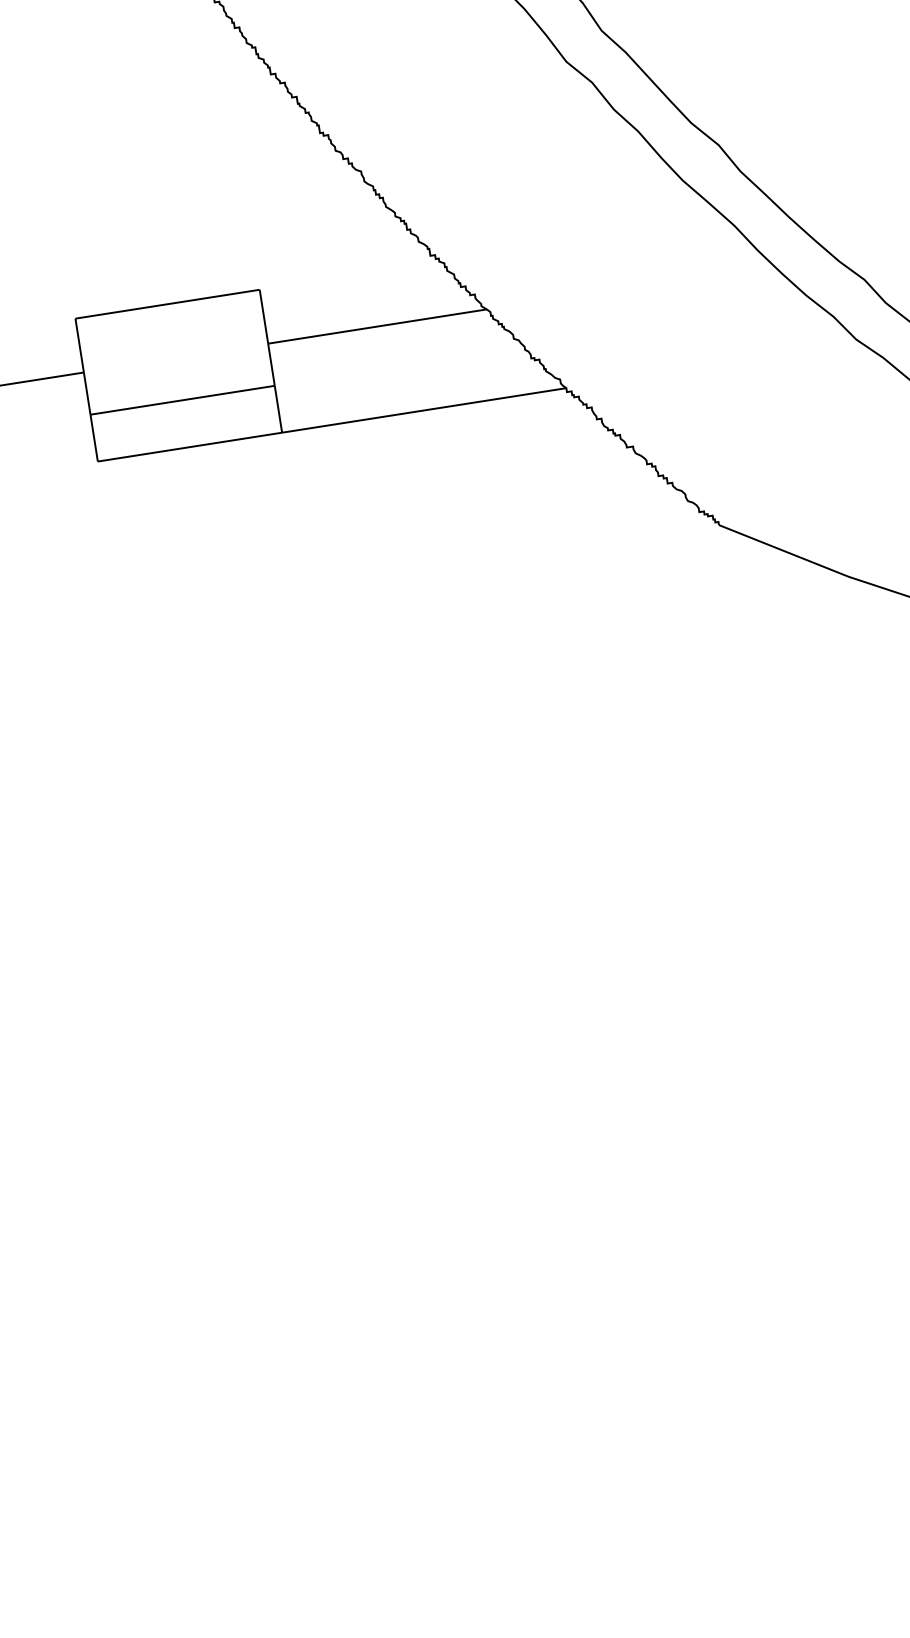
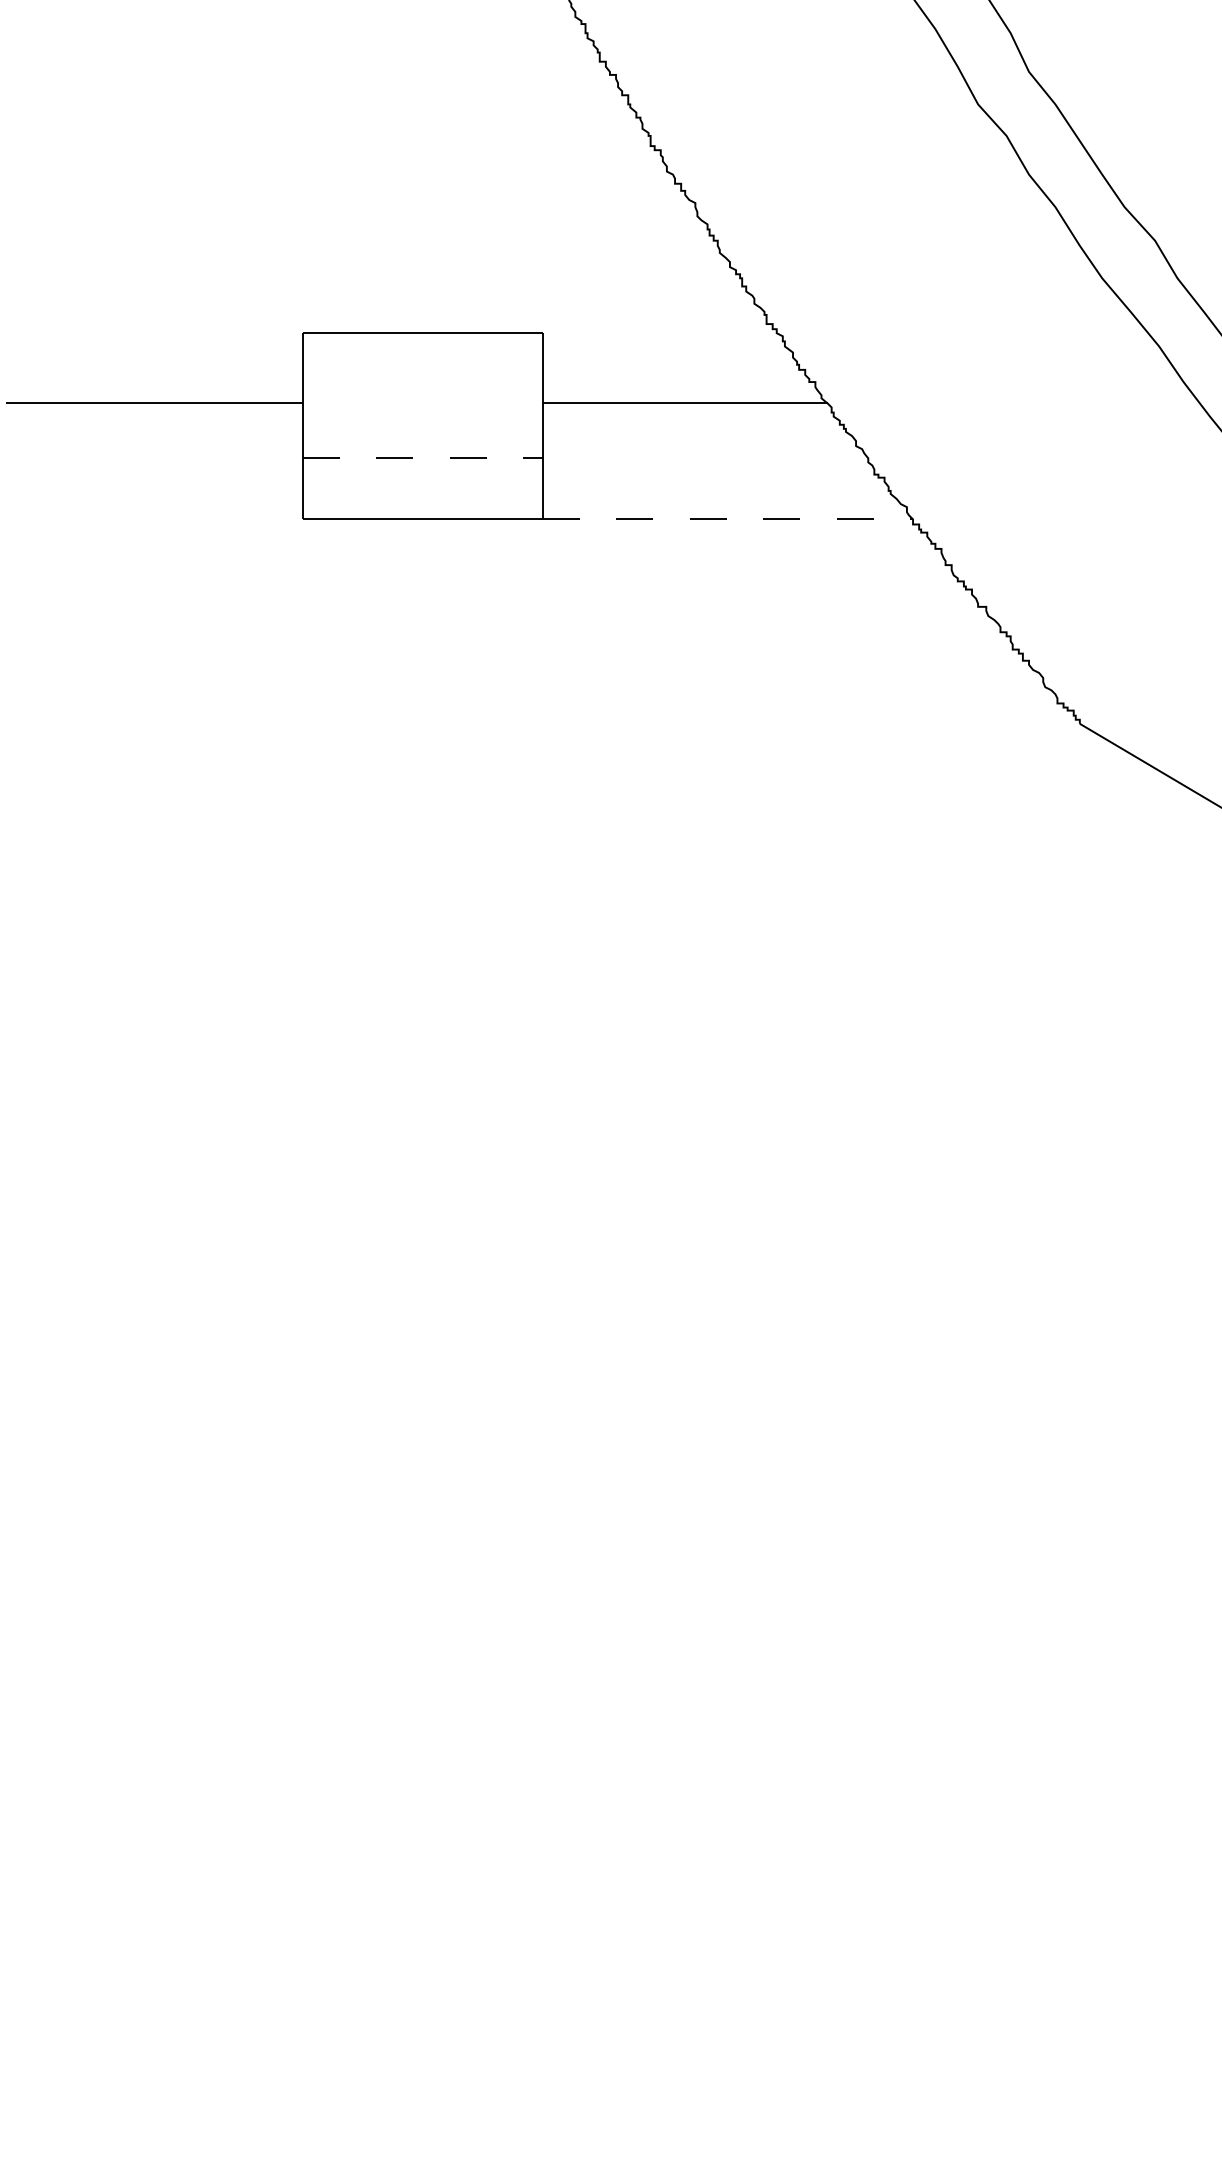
line: (183, 400) -> (423, 458), solid -> dashed
line: (424, 410) -> (728, 519), solid -> dashed

